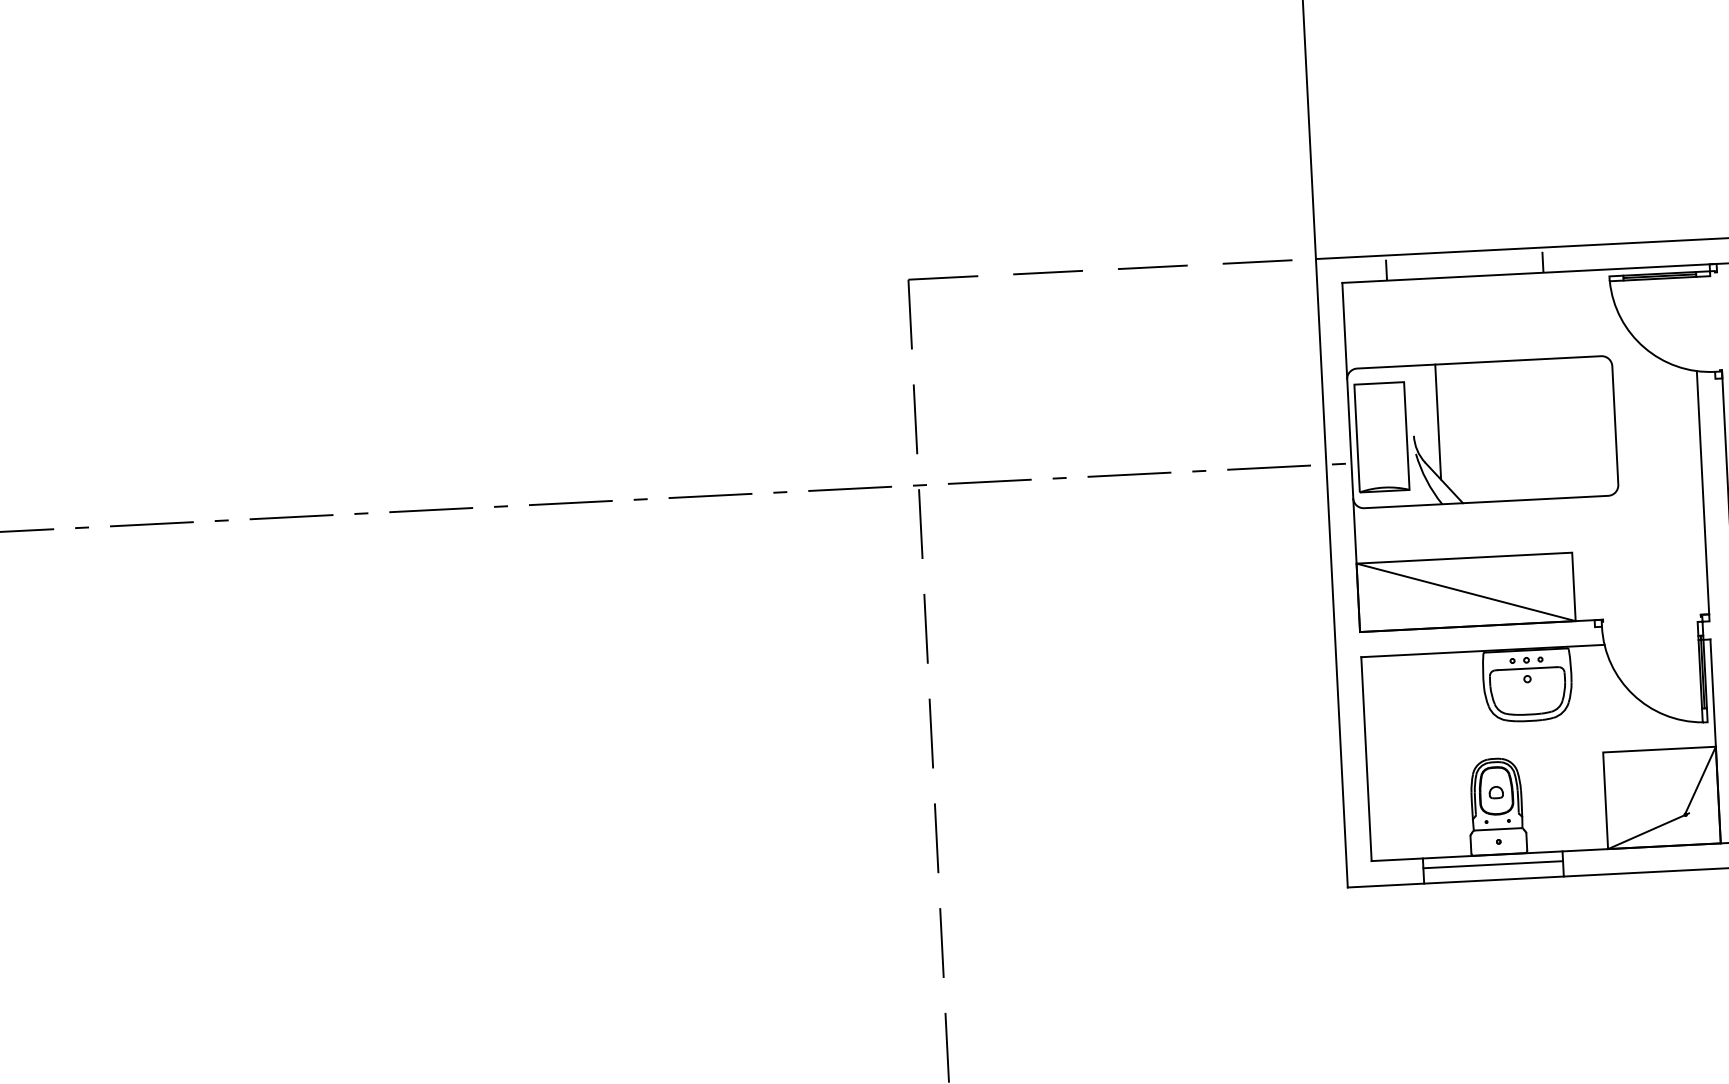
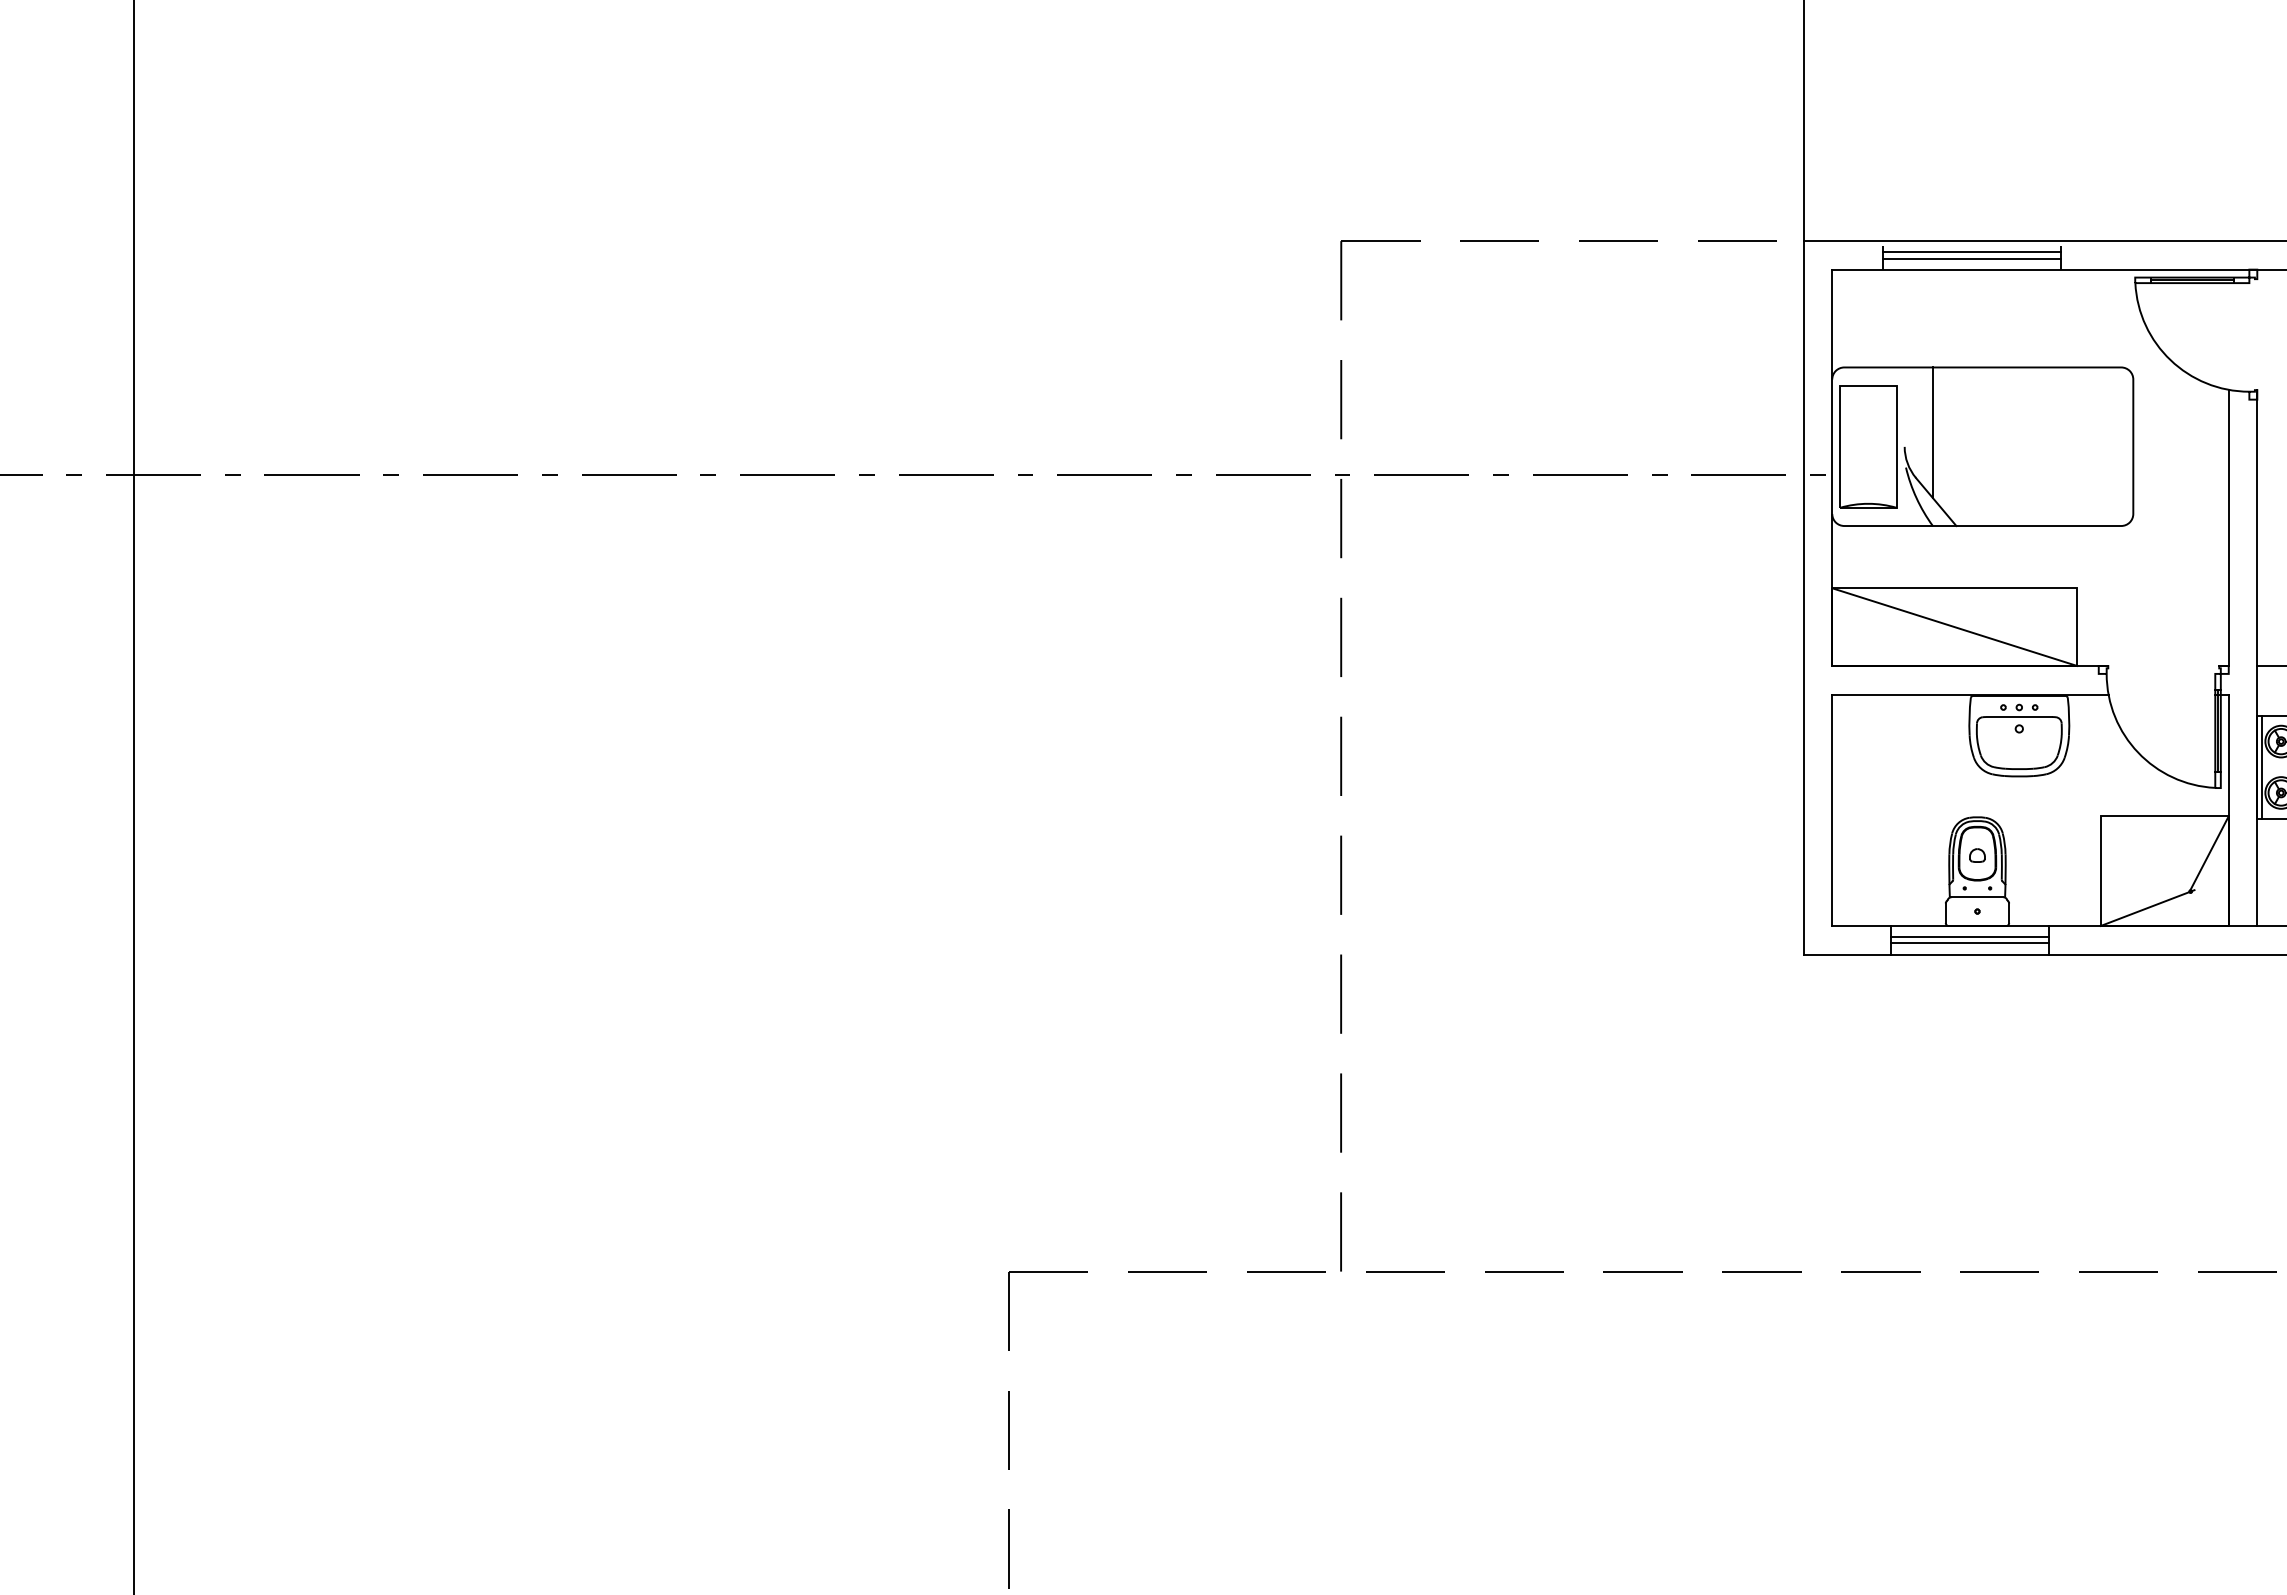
line: (1464, 261) -> (1971, 252), added
line: (1464, 266) -> (1971, 258), added
line: (1493, 870) -> (1969, 943), added

